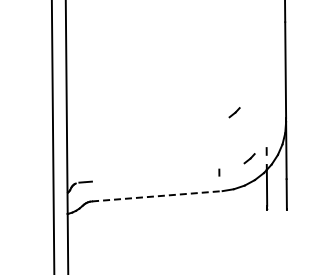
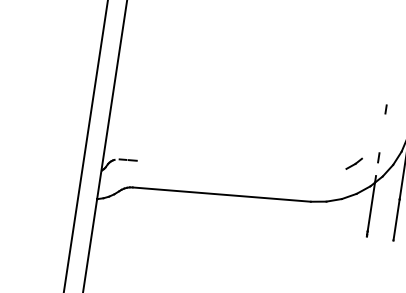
part: (234, 112) -> (343, 98), removed
line: (219, 172) -> (386, 109), moved
line: (157, 196) -> (221, 194), dashed -> solid

